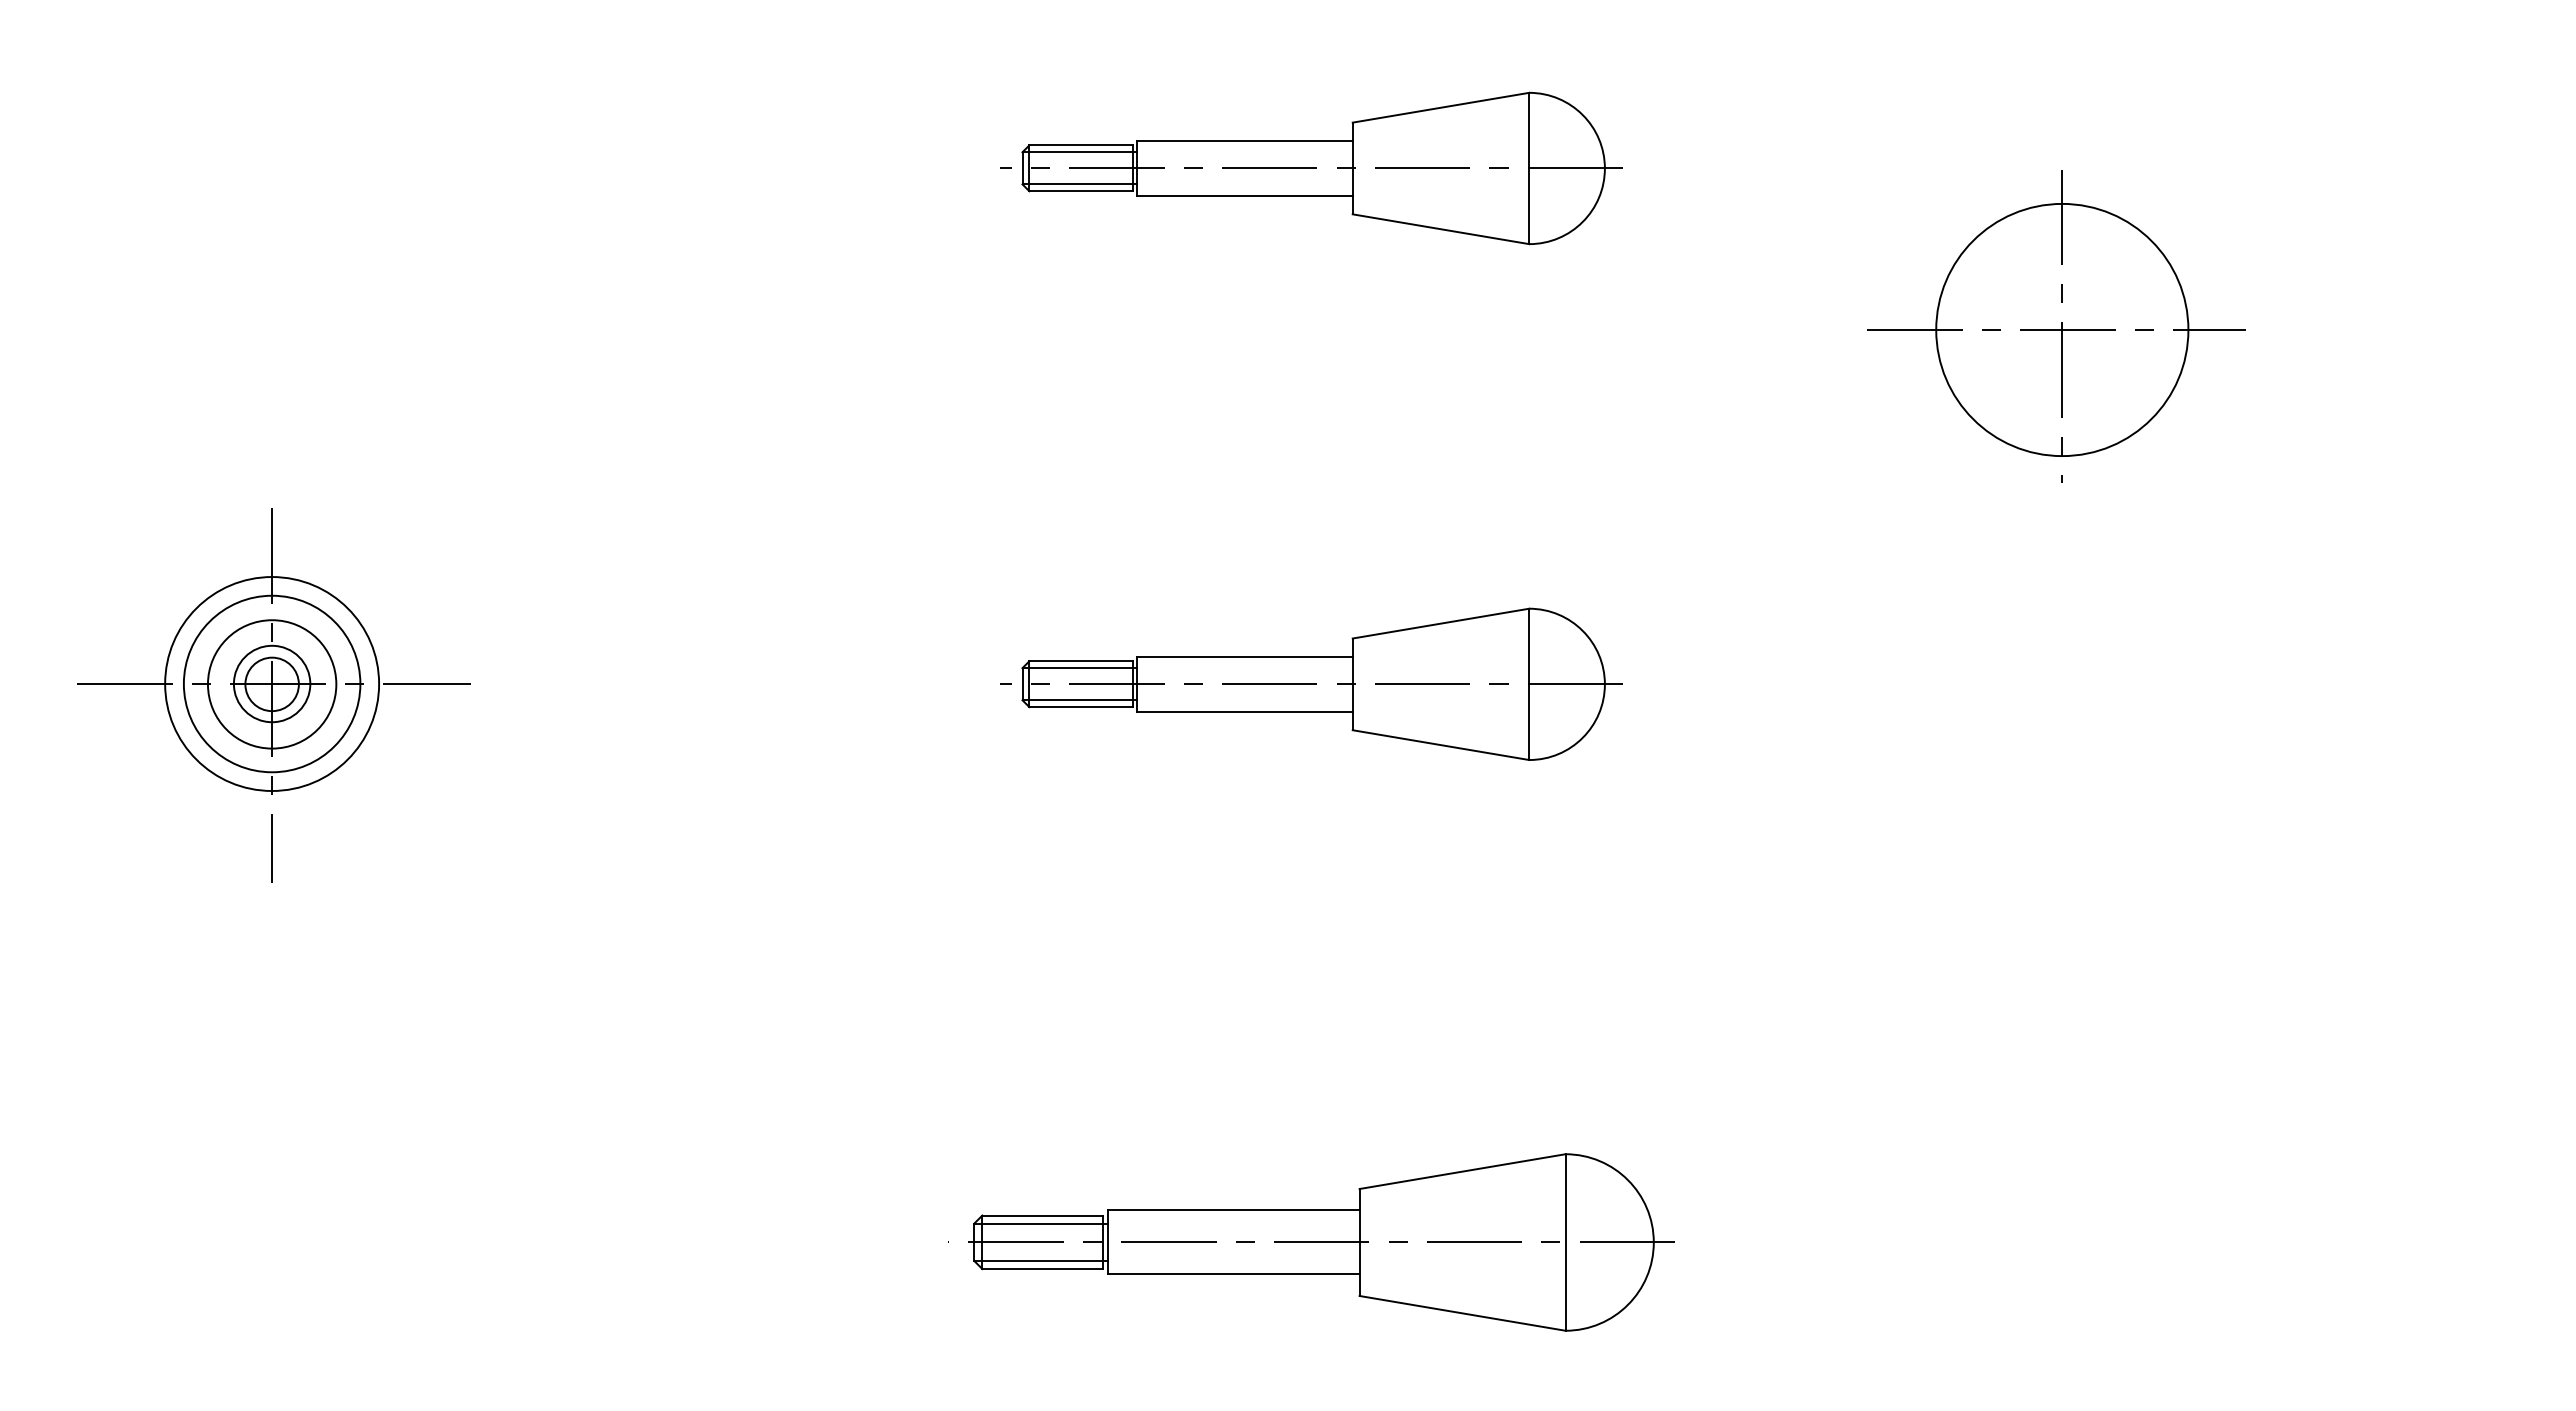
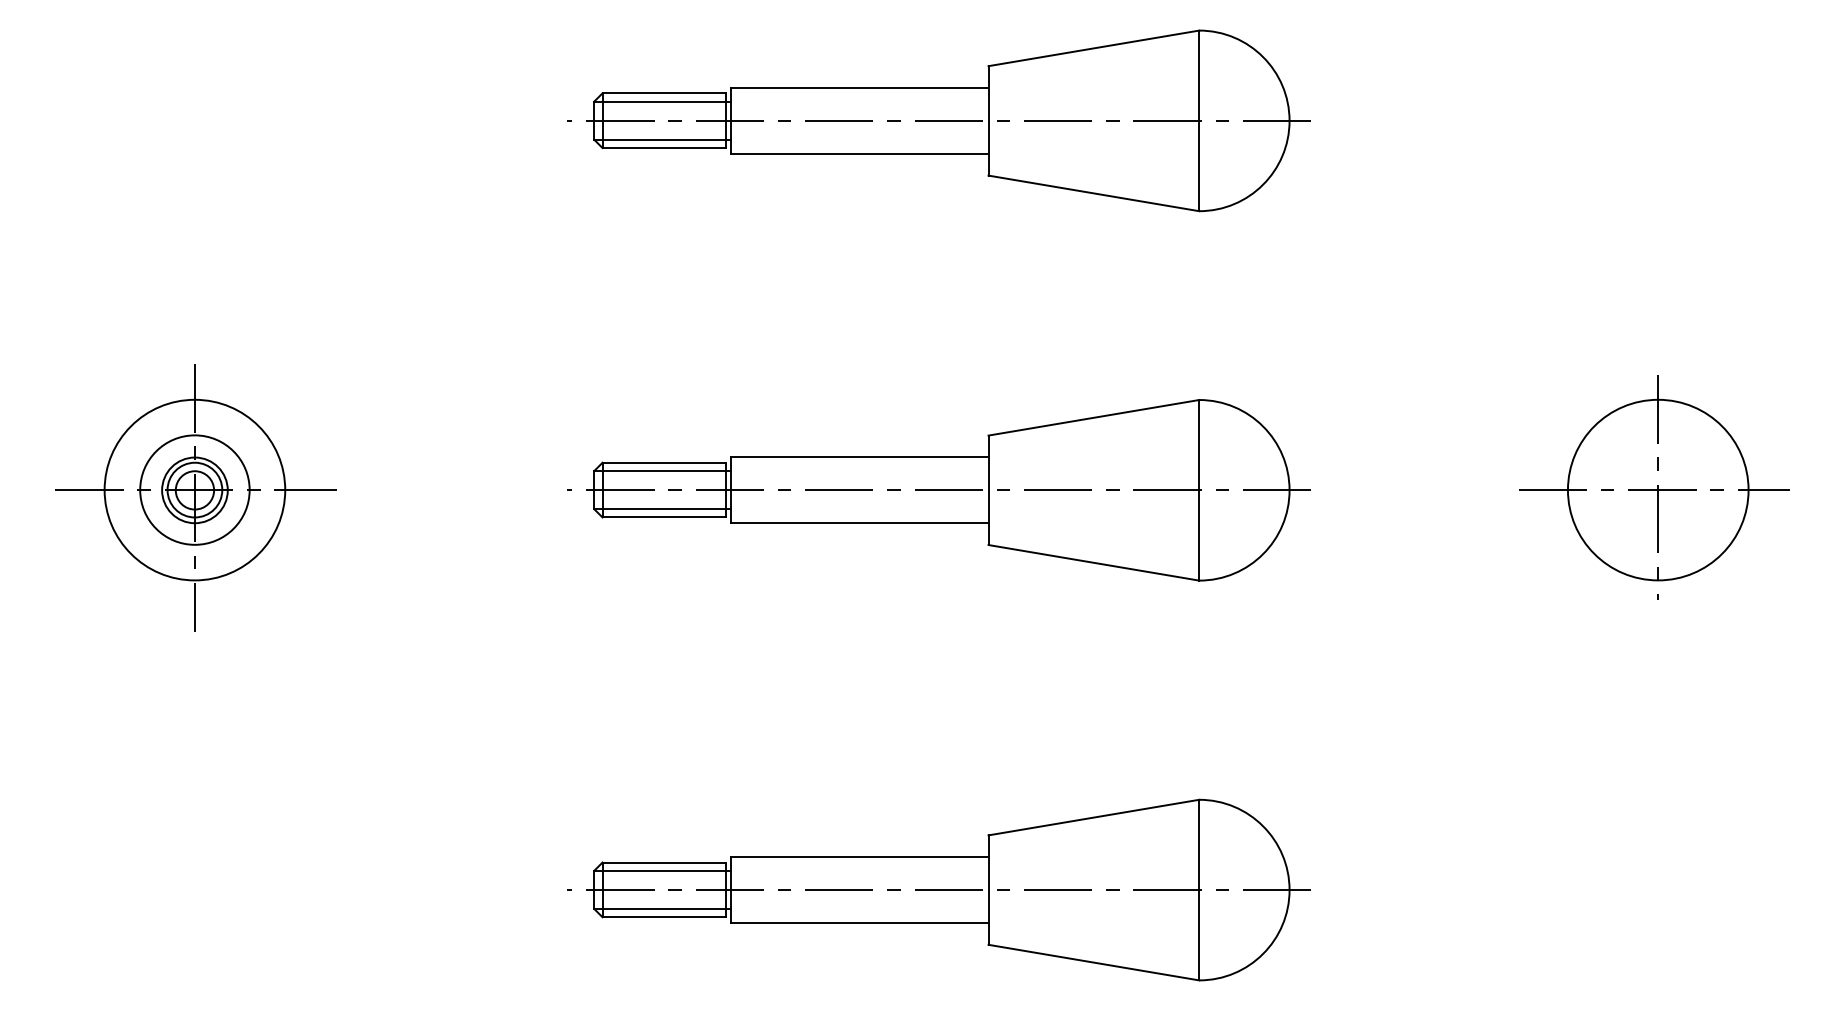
part: (1311, 168) -> (939, 120), size x1.67
part: (2056, 326) -> (1654, 487), moved
circle: (271, 683) -> (194, 489), size x0.71
circle: (272, 683) -> (195, 489), size x1.43
circle: (272, 684) -> (195, 490), size x0.71
part: (1311, 684) -> (939, 490), size x1.67
part: (1311, 1242) -> (939, 890), size x1.43

